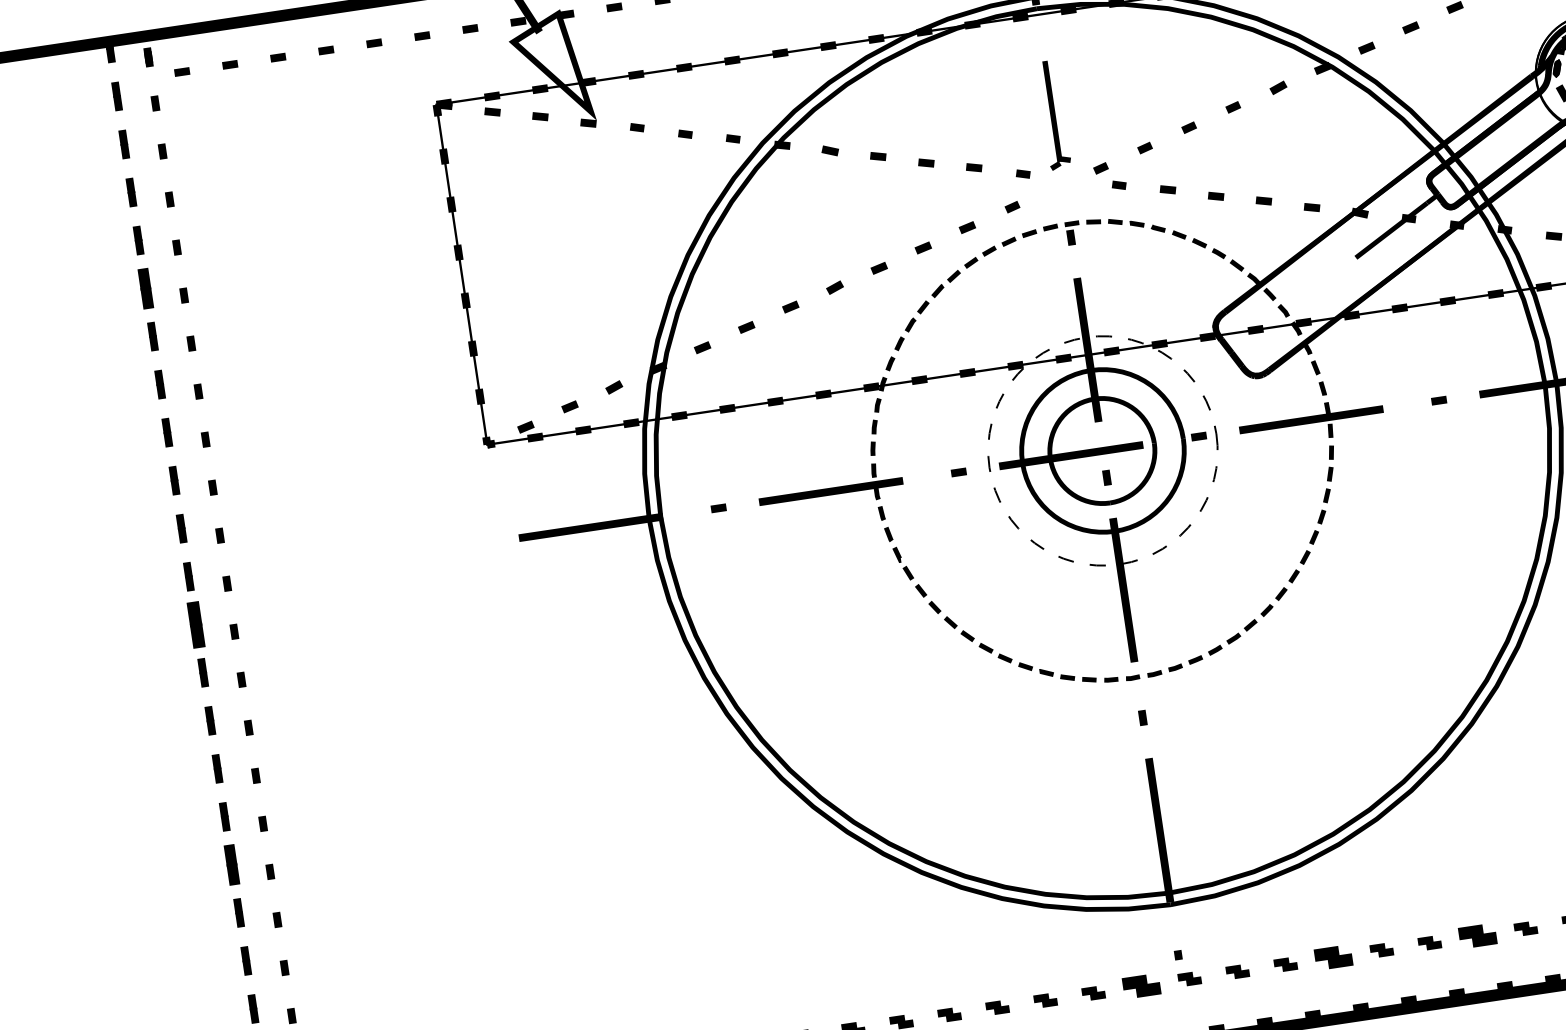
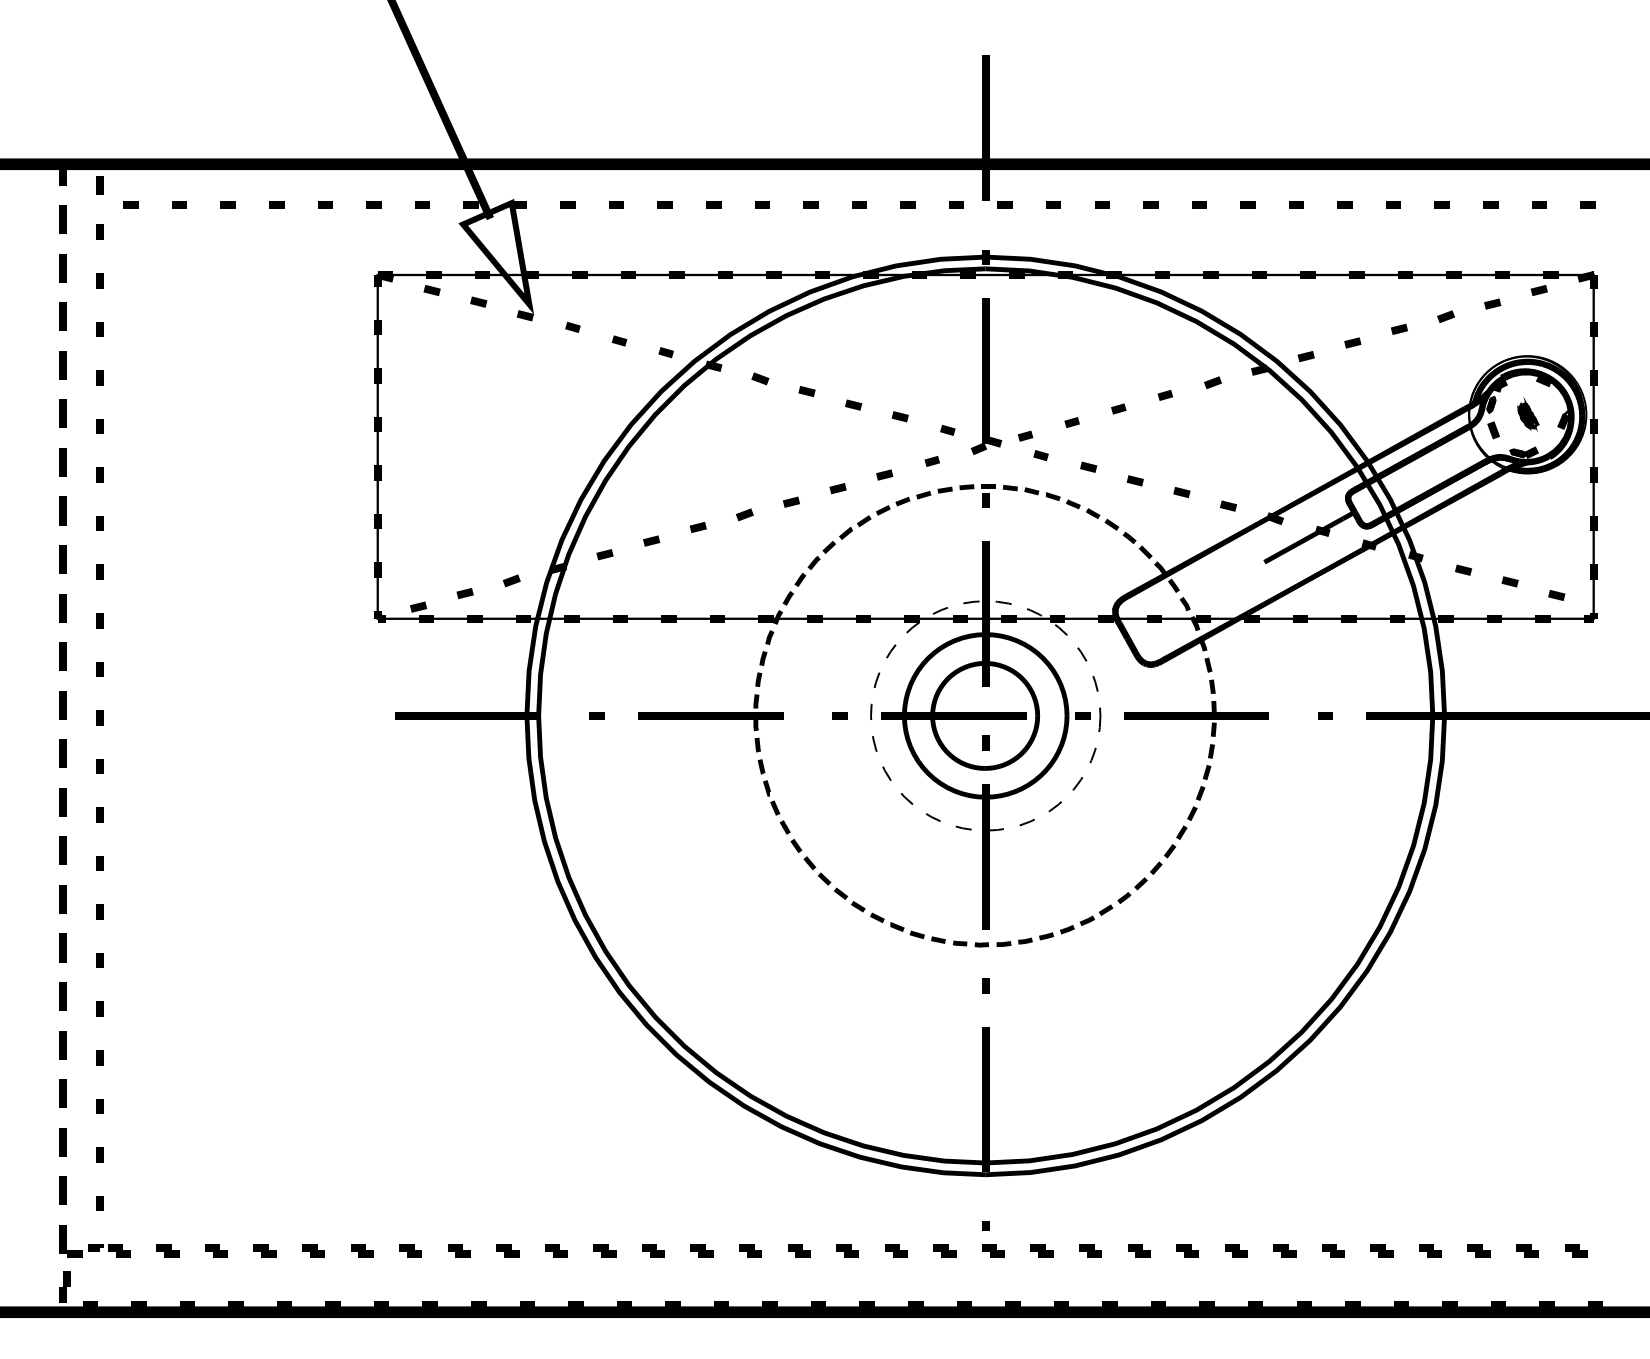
part: (1053, 115) -> (986, 376), size x1.43
part: (145, 288) -> (62, 413), size x0.71
part: (195, 624) -> (62, 753), size x0.62
part: (231, 864) -> (62, 996), size x0.71
part: (1477, 935) -> (1284, 1250), size x0.62
part: (1334, 956) -> (1139, 1250), size x0.62
part: (1141, 985) -> (944, 1250), size x0.62

